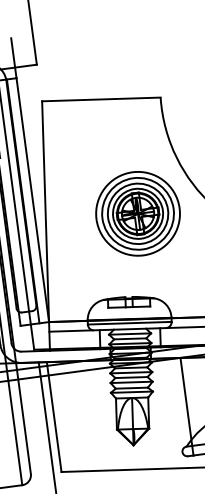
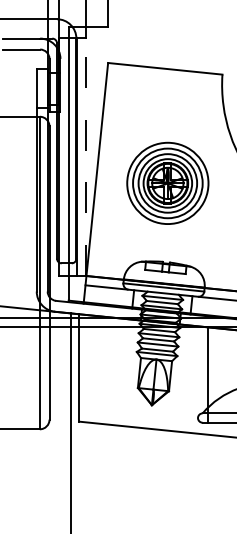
line: (32, 199) -> (86, 156), solid -> dashed
part: (137, 212) -> (167, 182), moved

